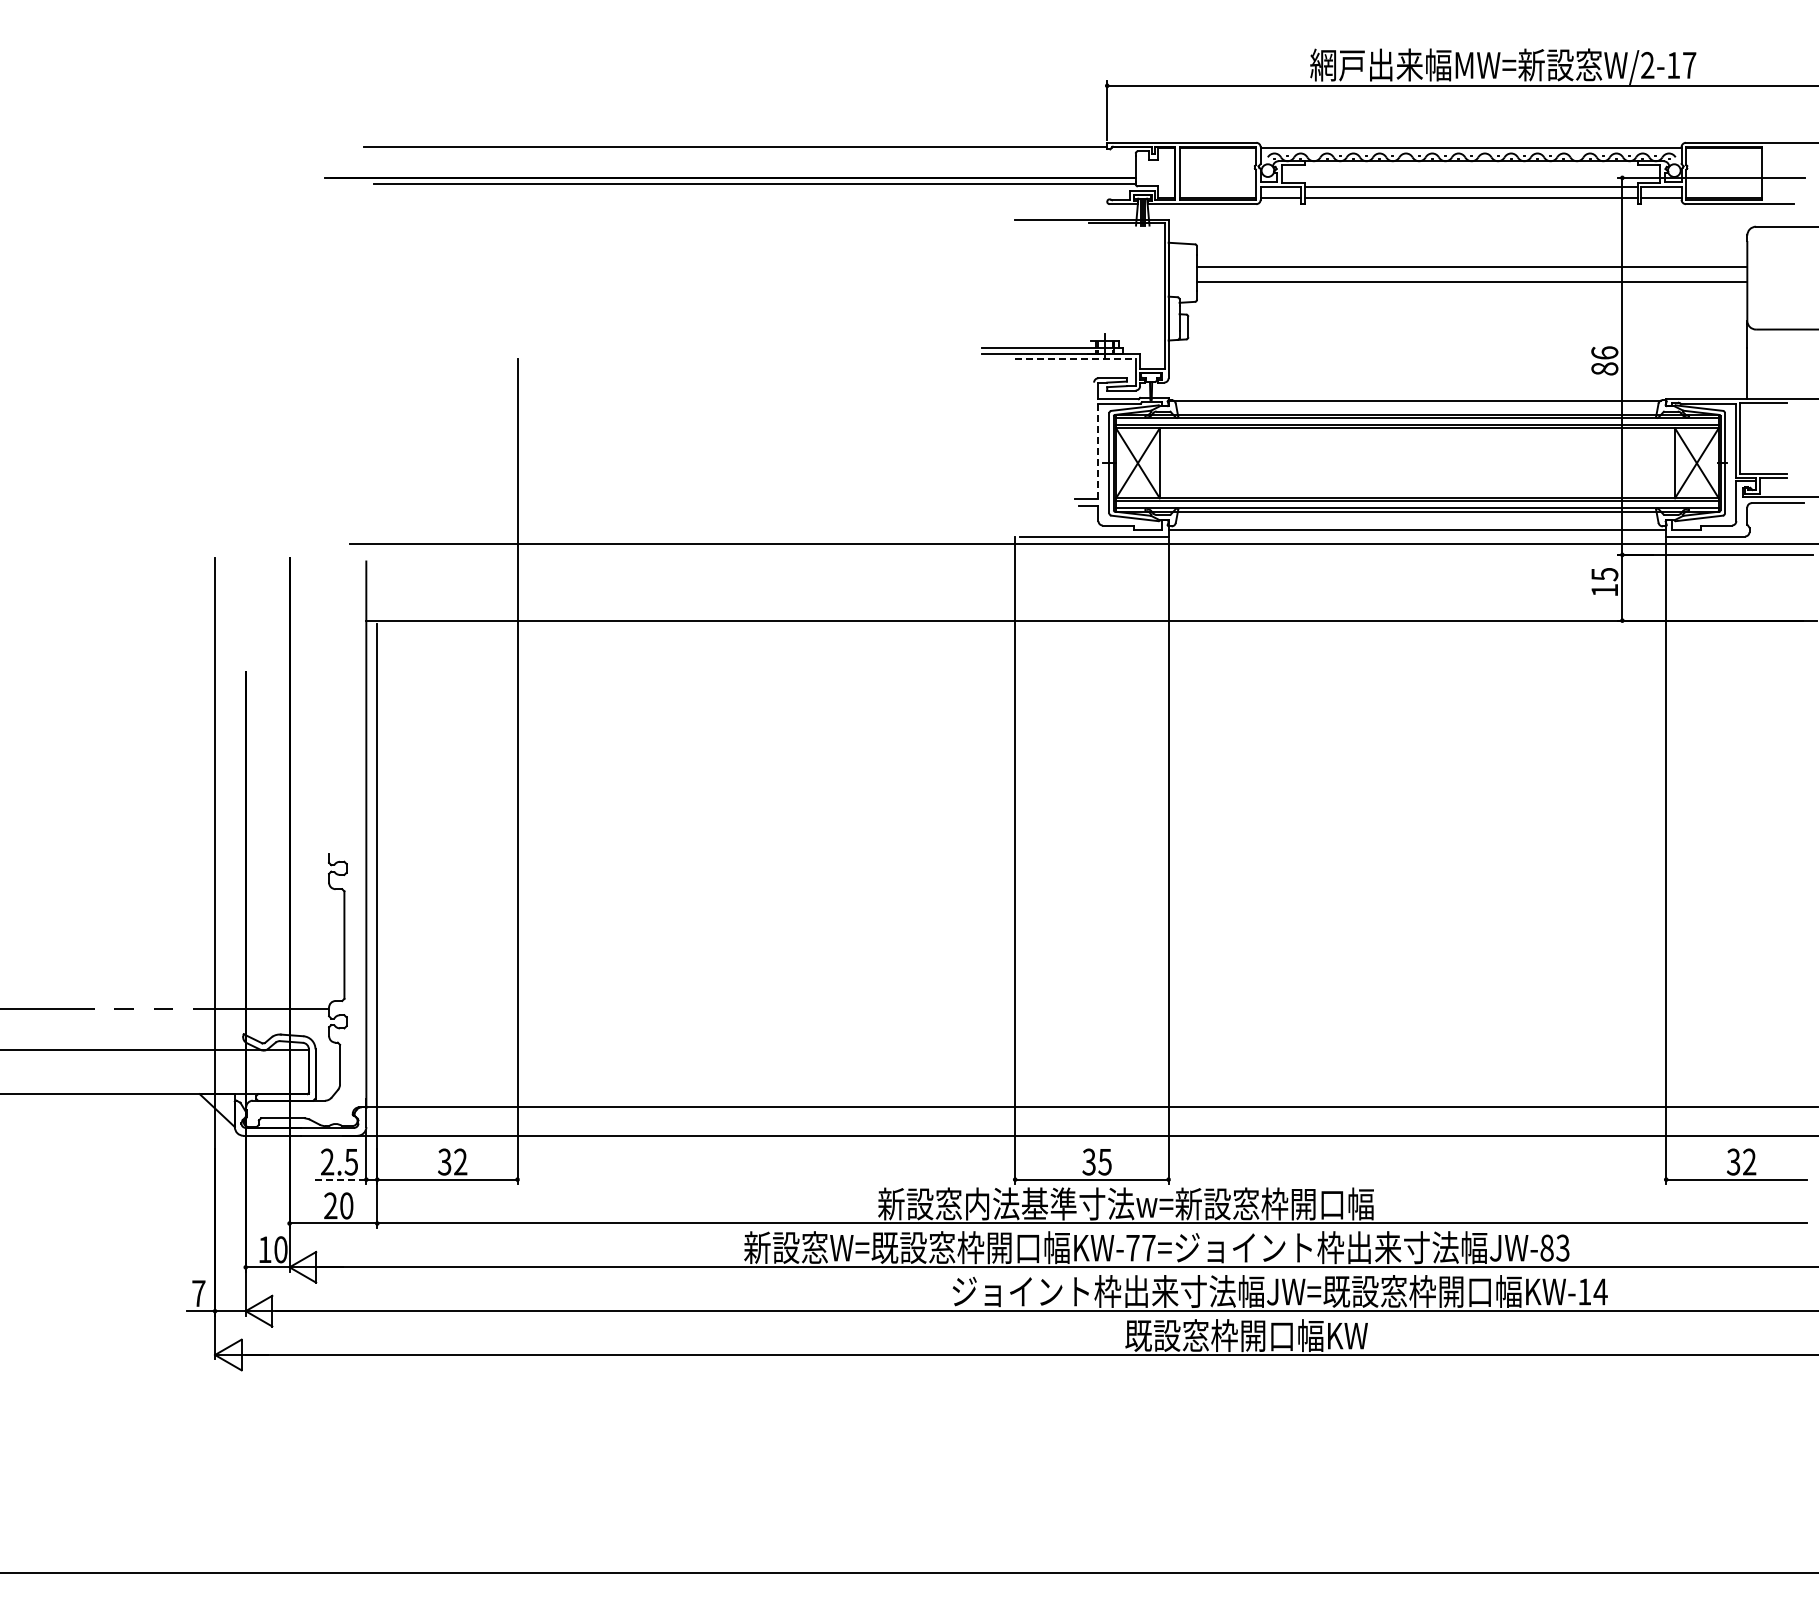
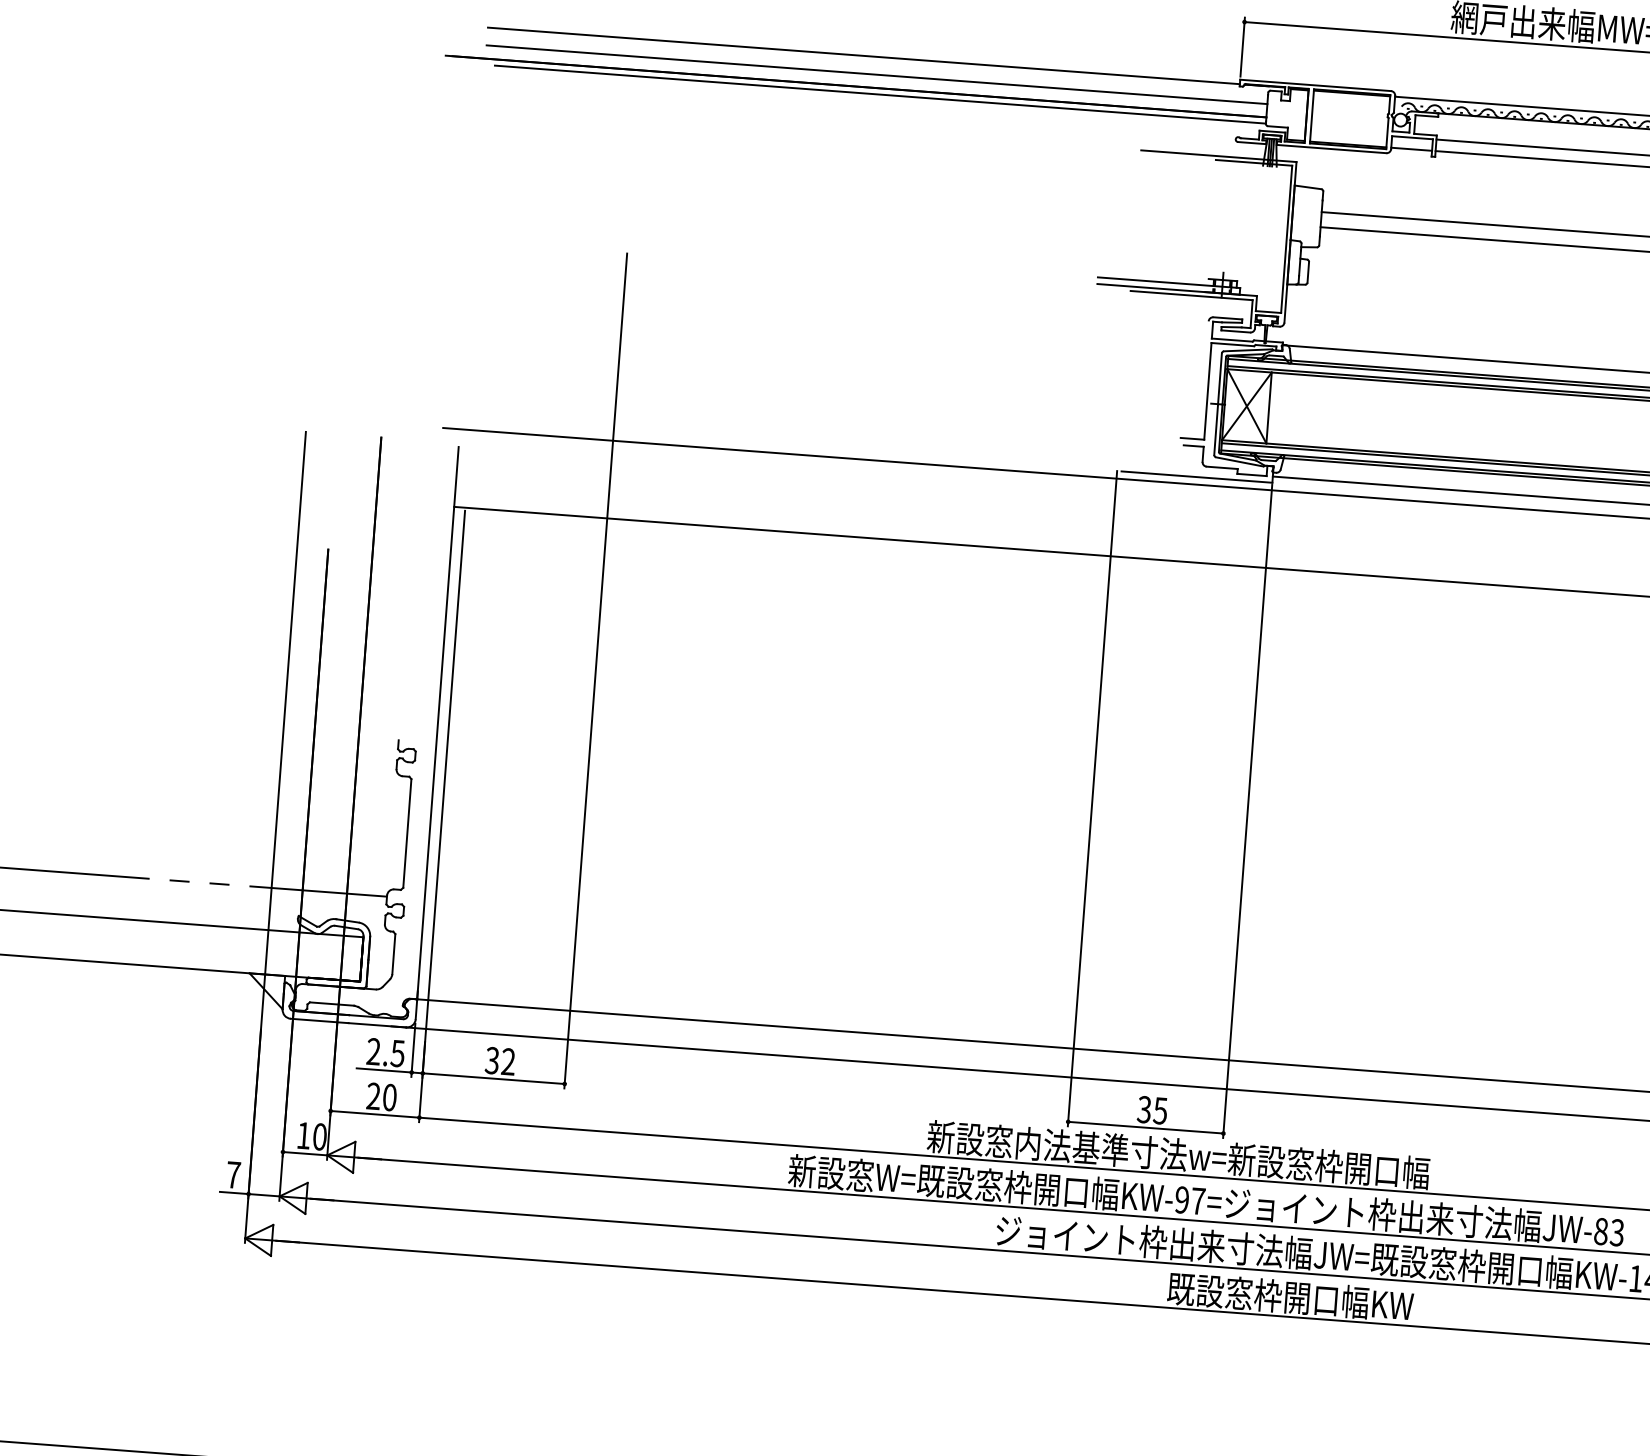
line: (749, 164) -> (876, 74), added
line: (1075, 358) -> (1191, 295), dashed -> solid
line: (1098, 451) -> (1207, 391), dashed -> solid
line: (338, 1179) -> (383, 1070), dashed -> solid
text: (1132, 1247) -> (1181, 1199), KW-77= -> KW-97=

